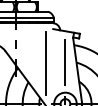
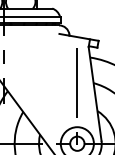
line: (46, 63) -> (49, 84), removed

